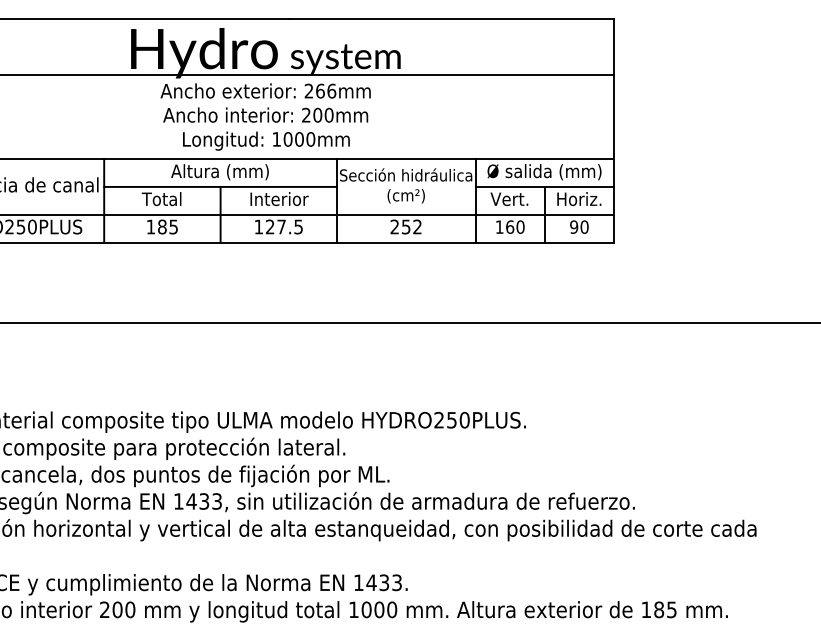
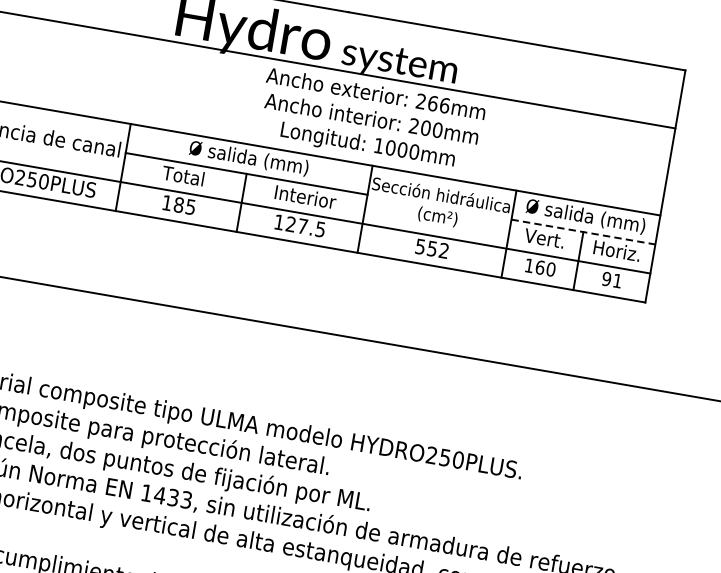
text: (265, 116) -> (371, 120), moved
text: (220, 172) -> (249, 158), Altura (mm) -> Ø salida (mm)
line: (545, 186) -> (584, 231), solid -> dashed
text: (394, 226) -> (420, 246), 252 -> 552
text: (584, 226) -> (617, 280), 90 -> 91

